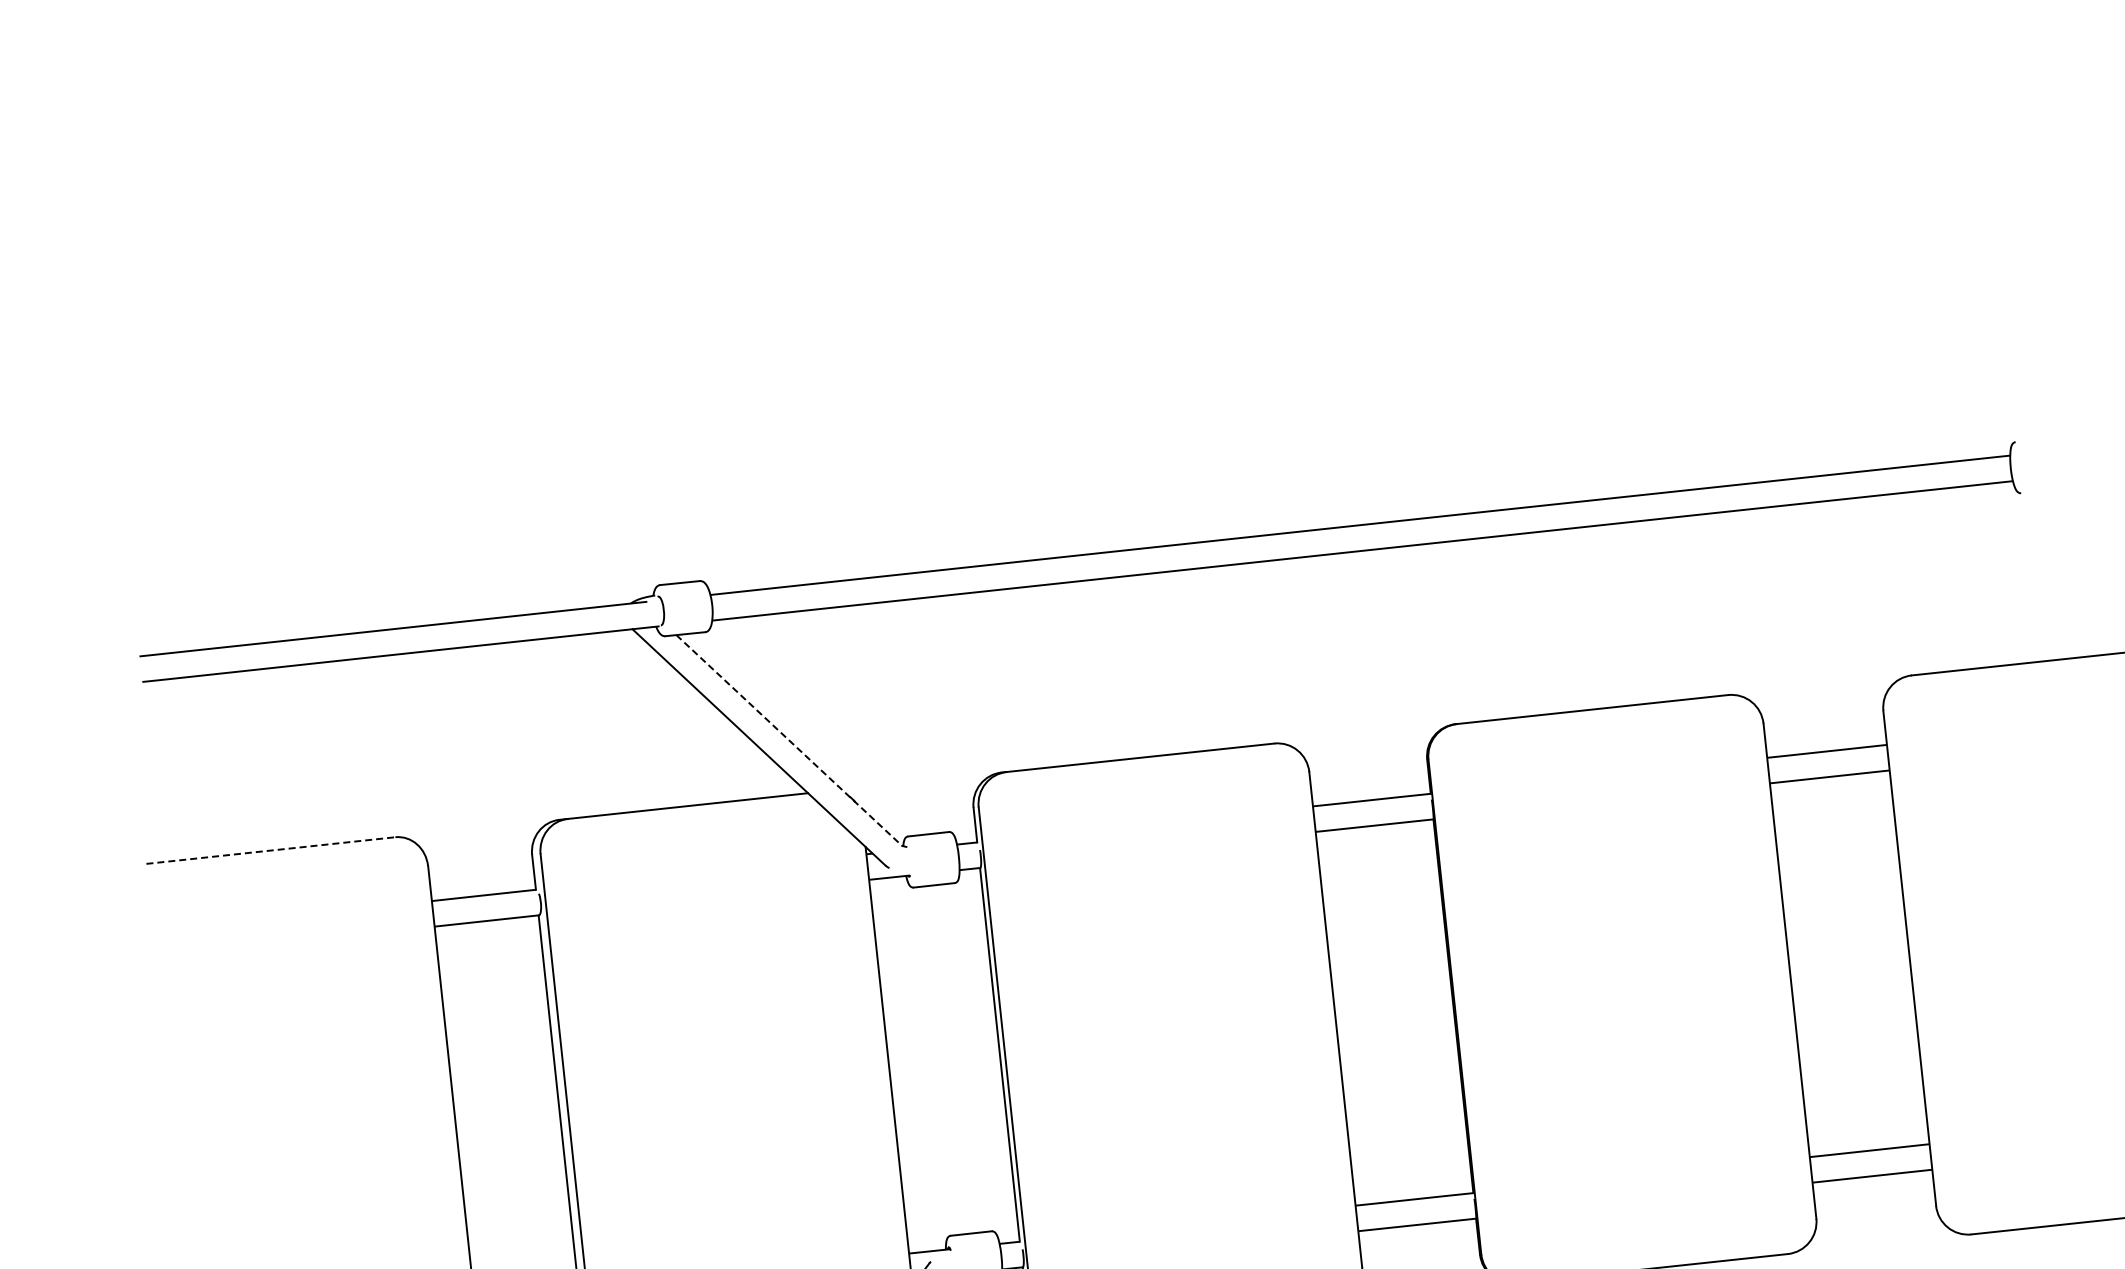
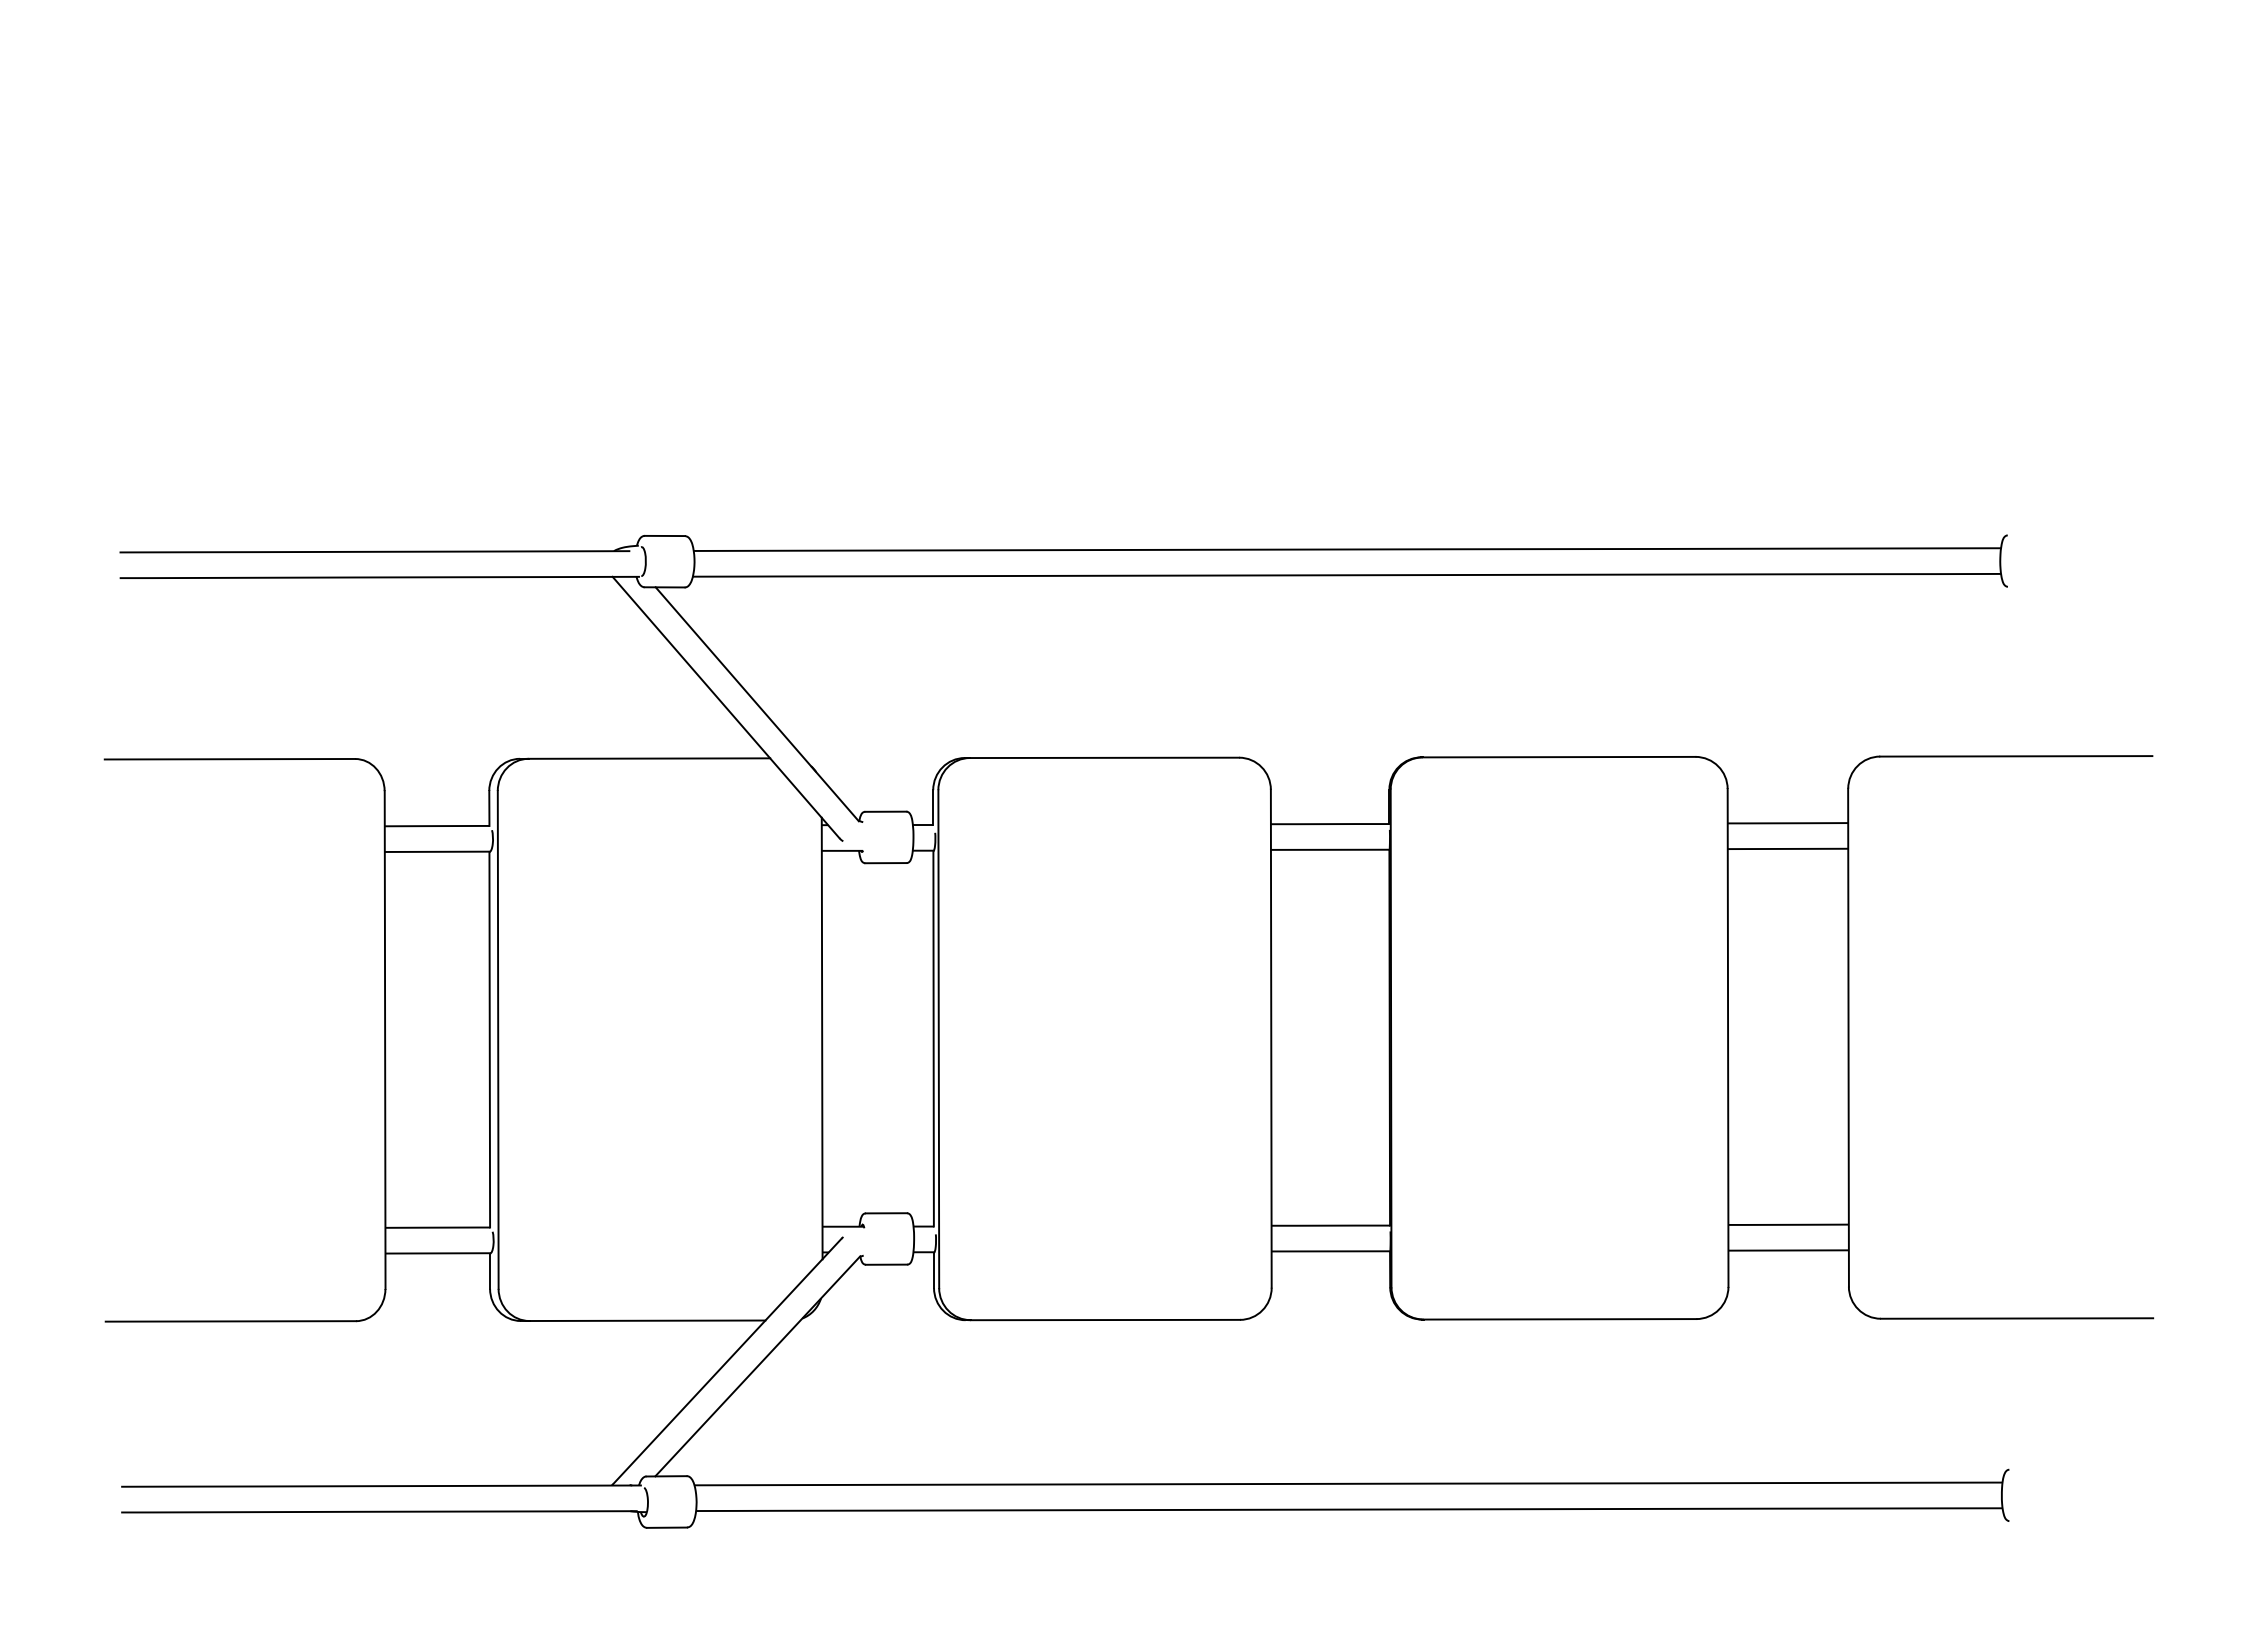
line: (789, 740) -> (757, 704), dashed -> solid
line: (271, 850) -> (230, 759), dashed -> solid

